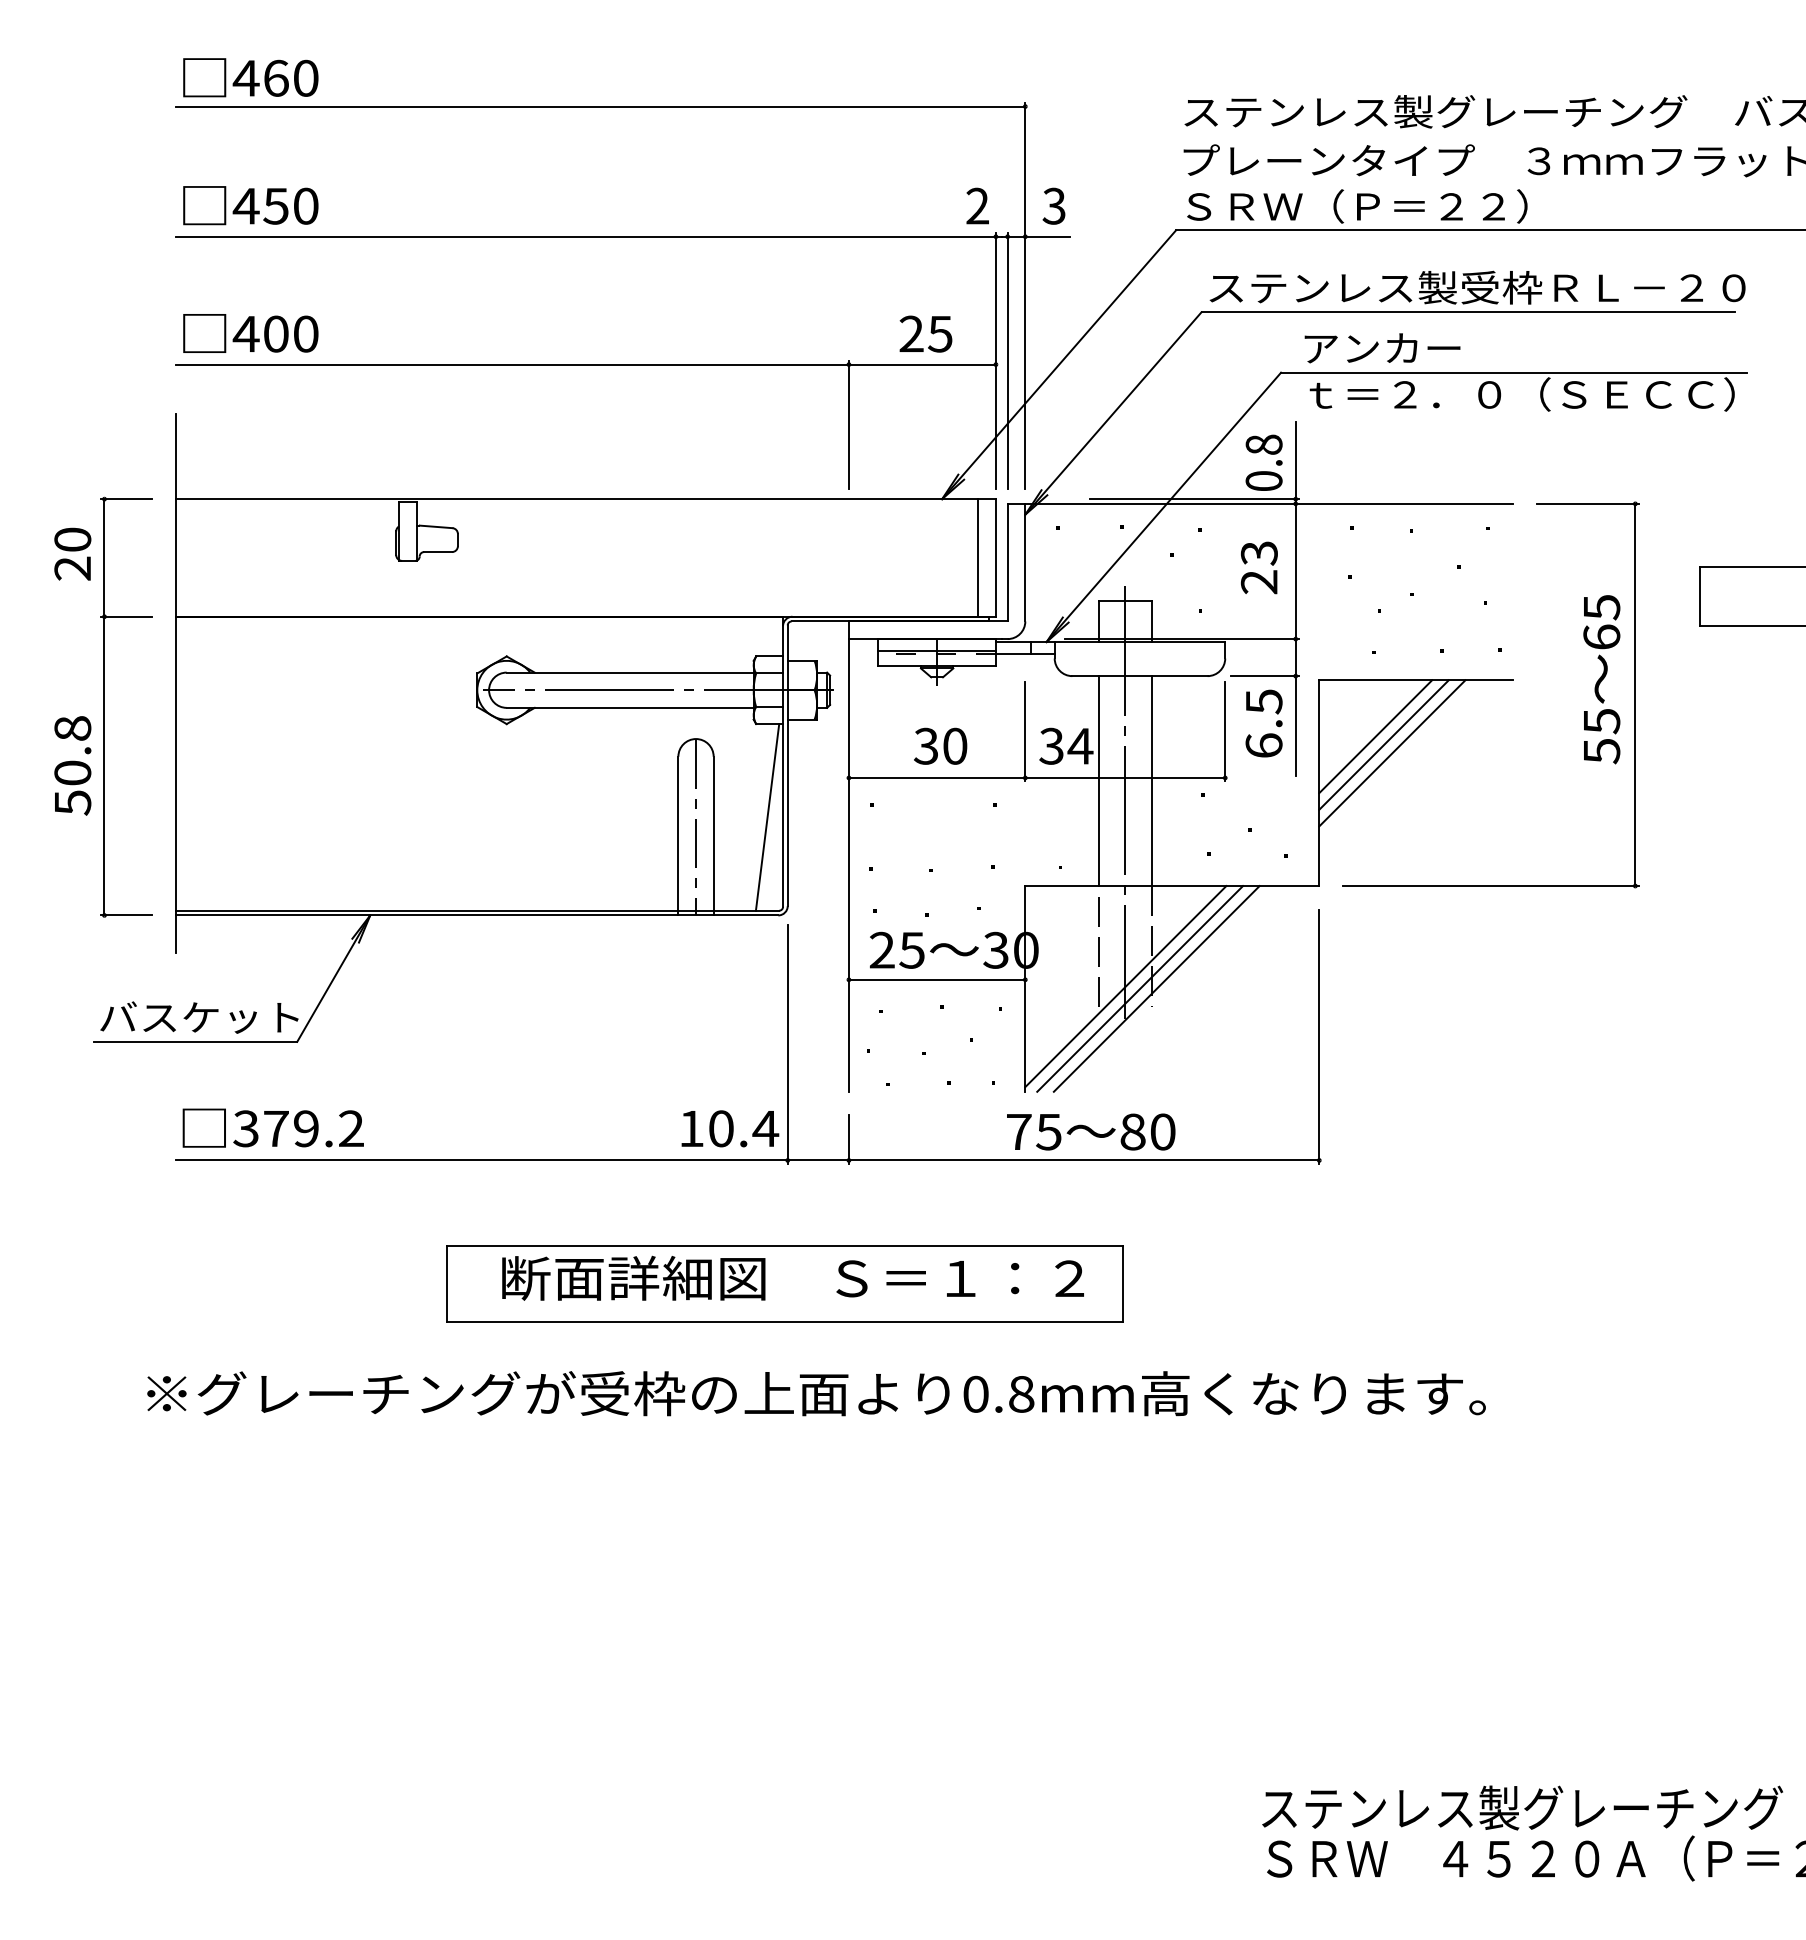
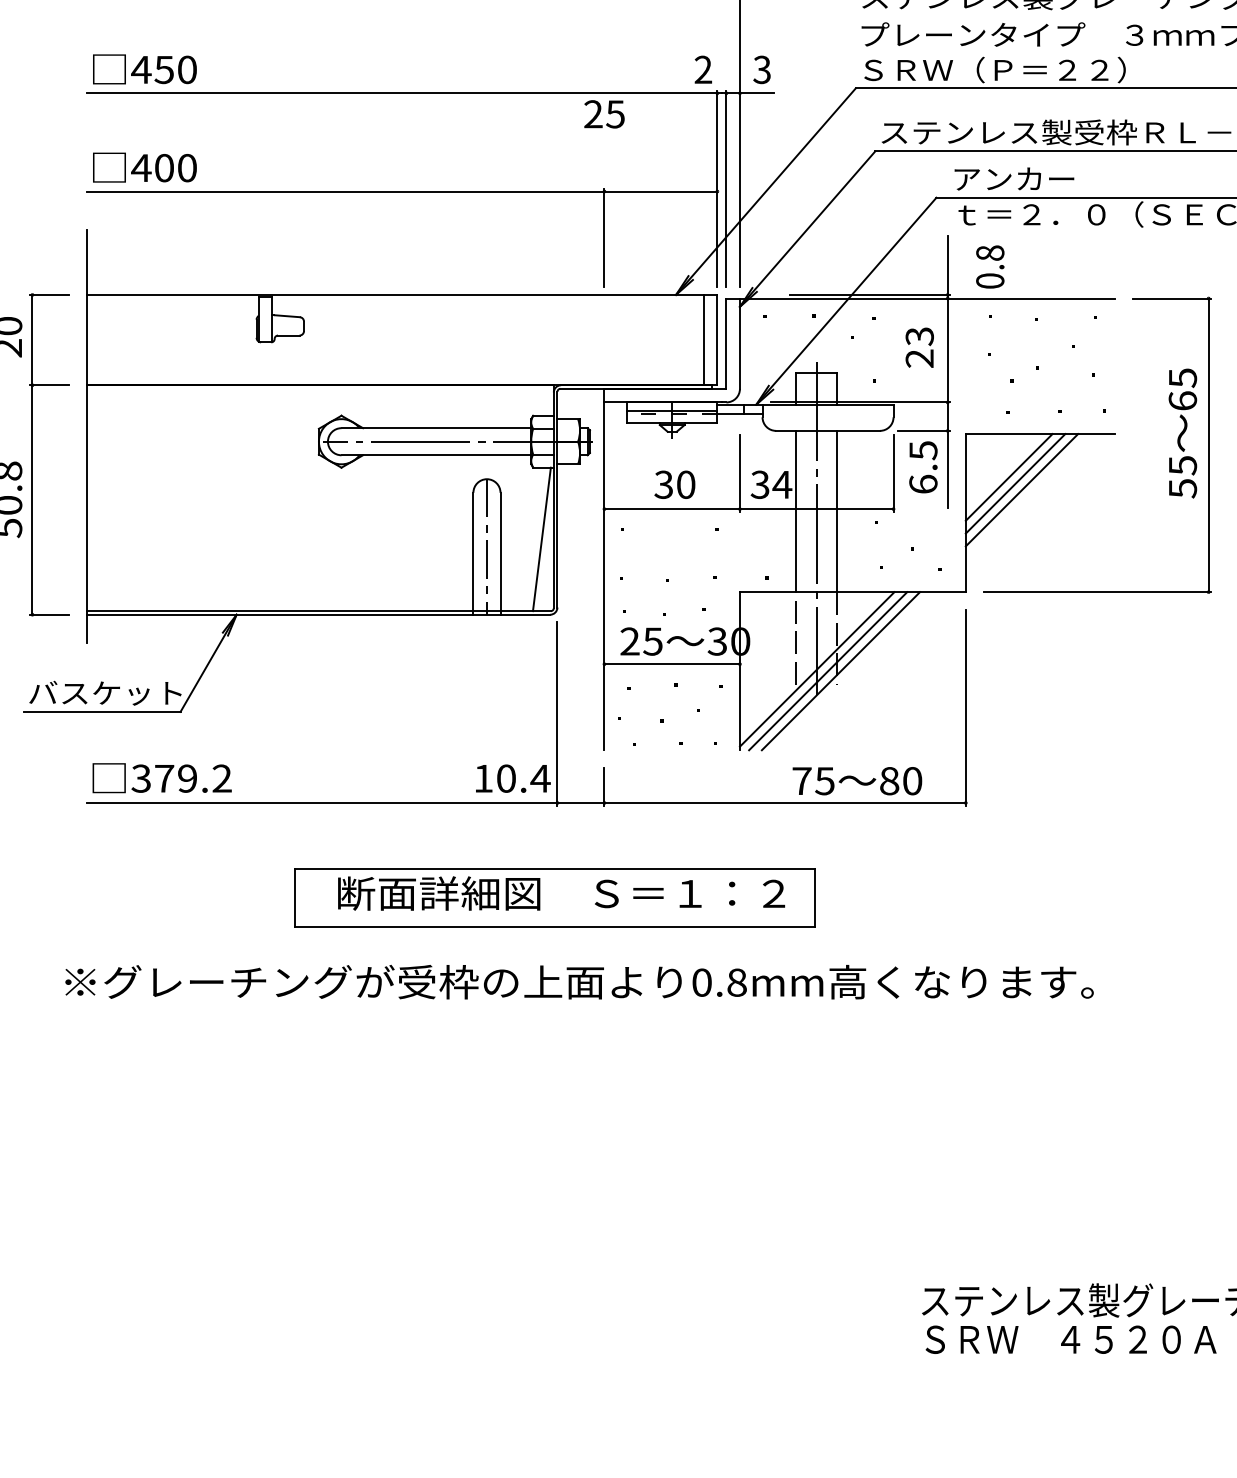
text: (925, 333) -> (604, 113), moved
text: (1263, 462) -> (989, 266), moved
text: (1091, 1131) -> (857, 780), moved

